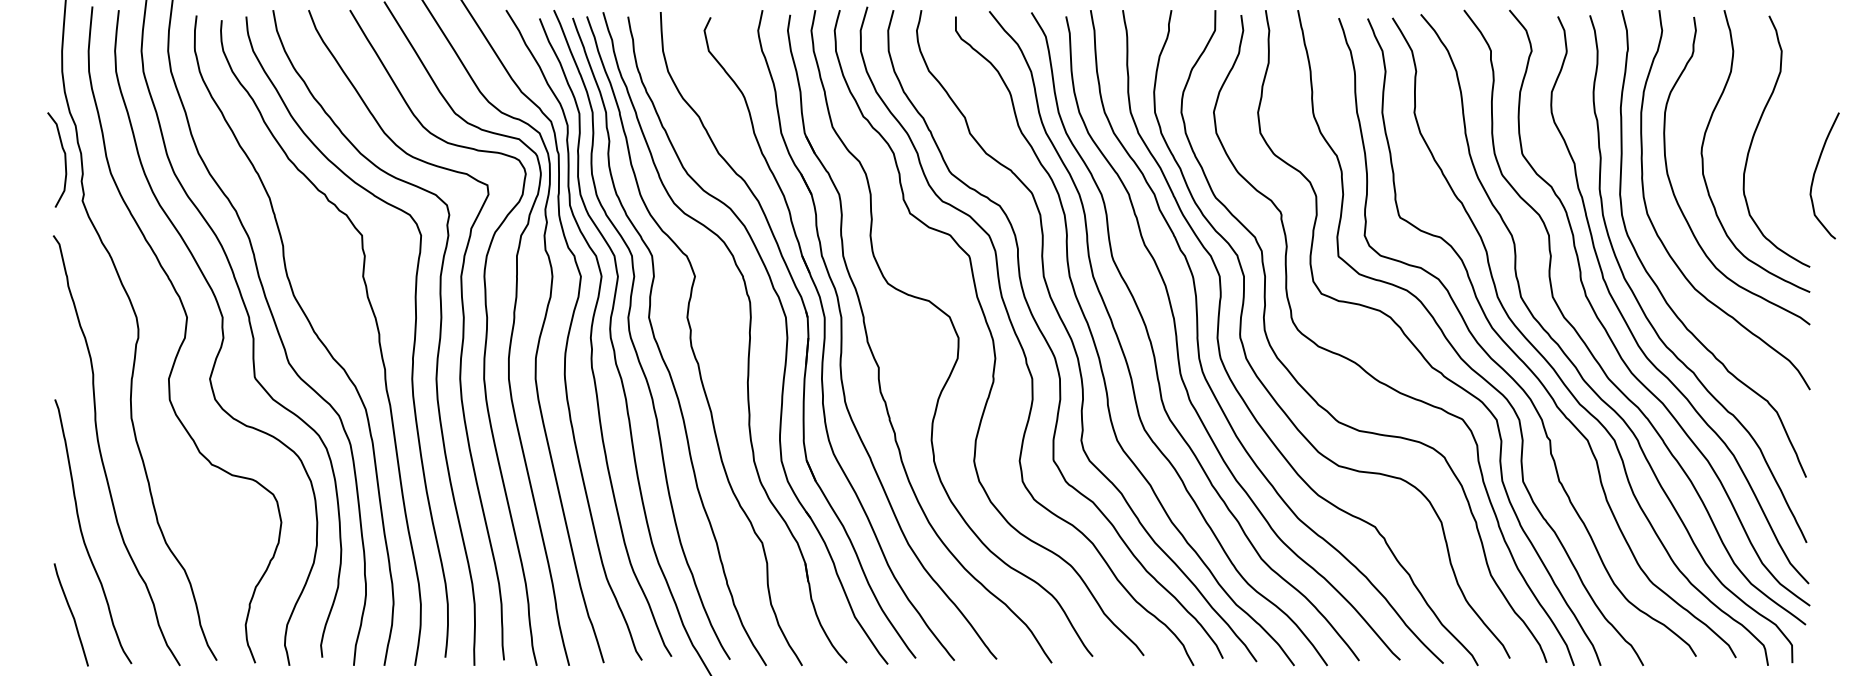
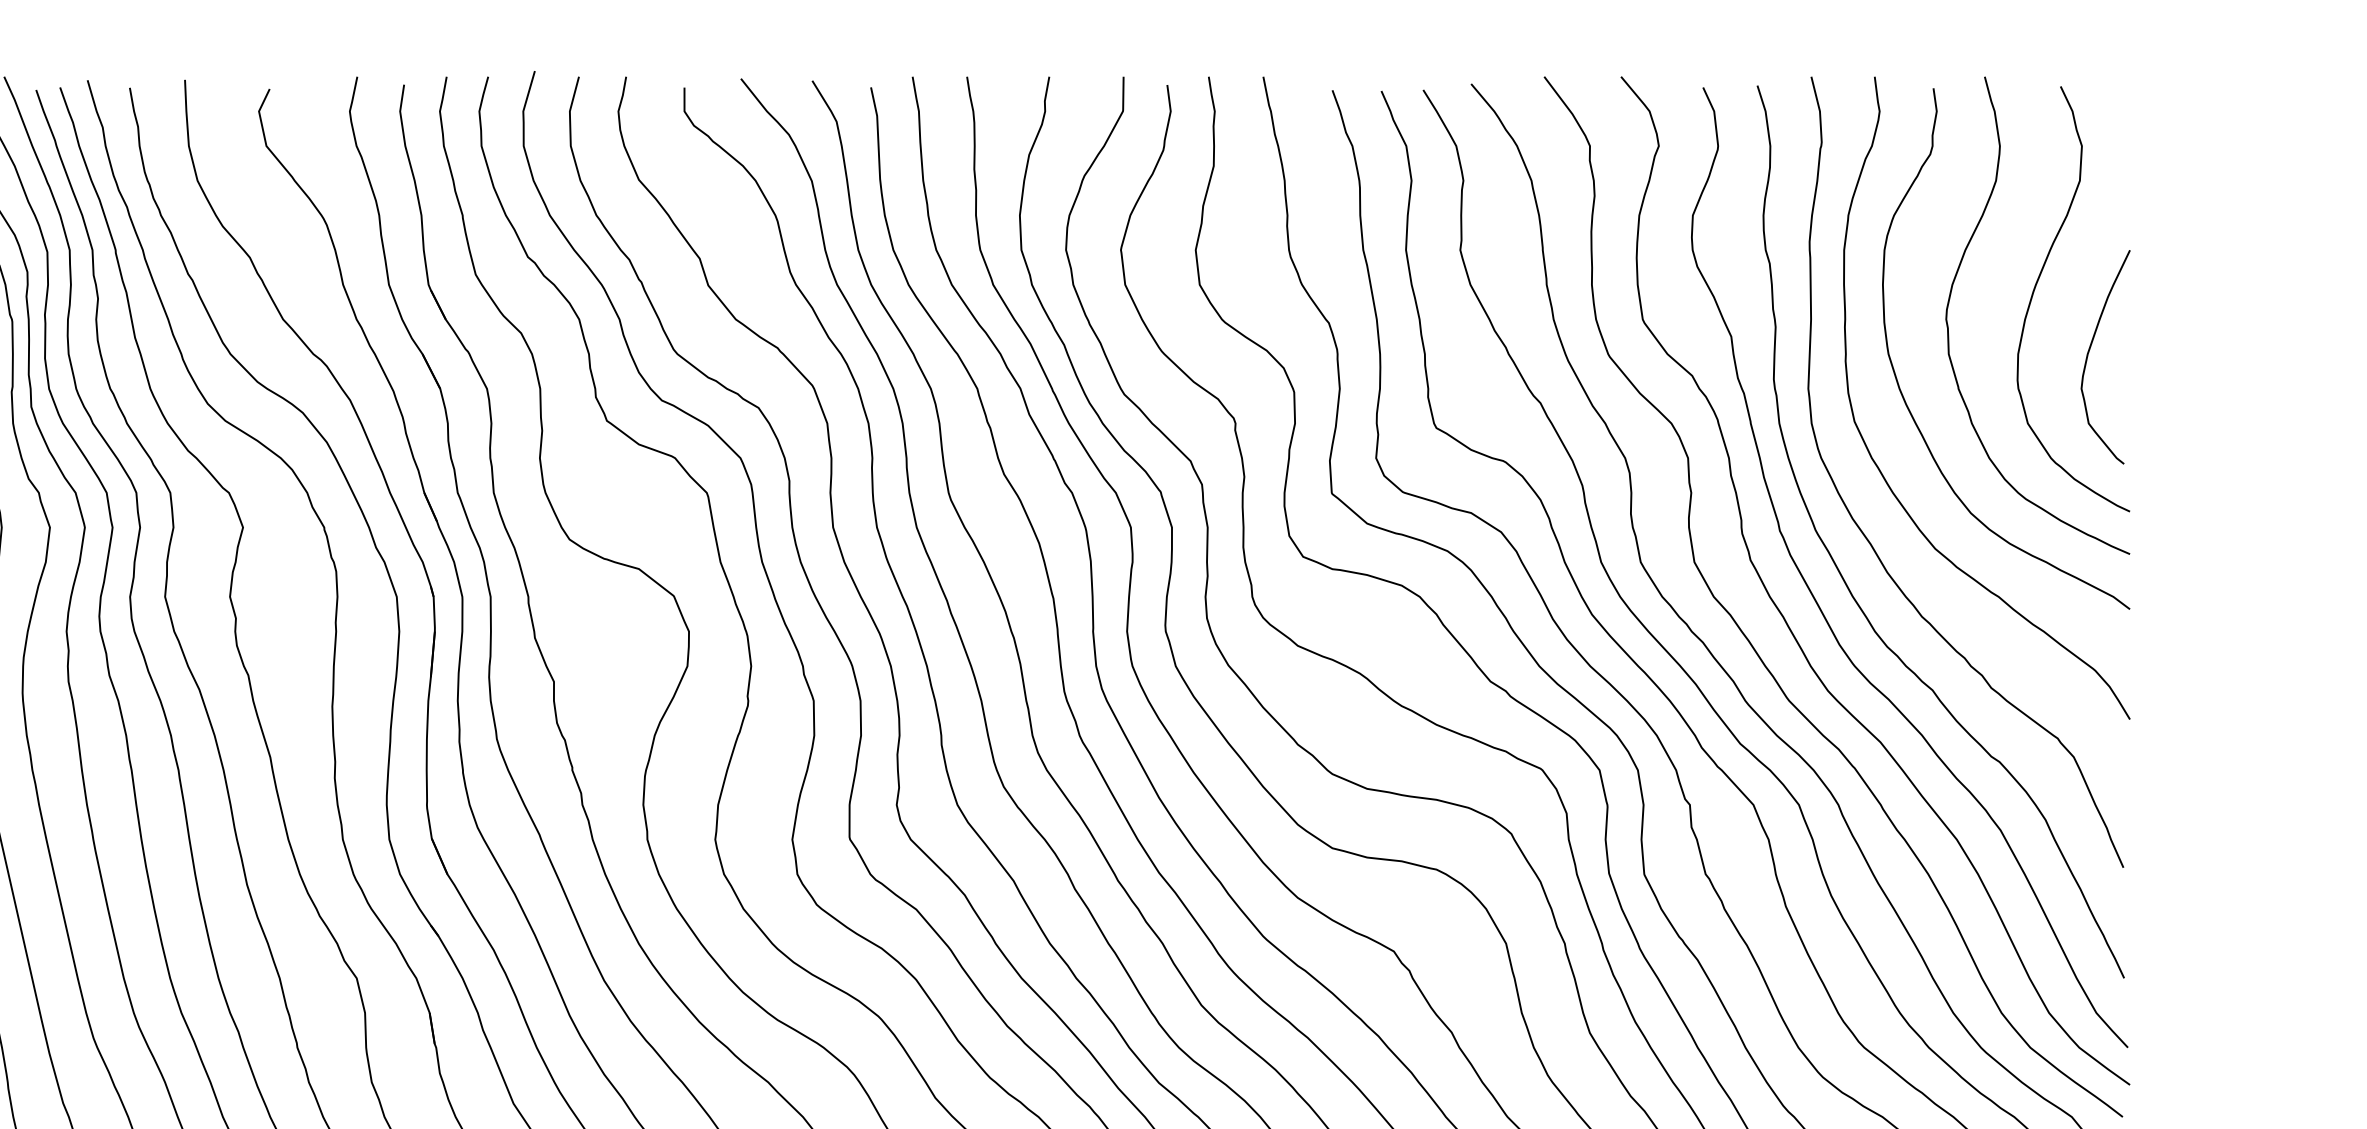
curve: (1815, 173) -> (2089, 353), moved

